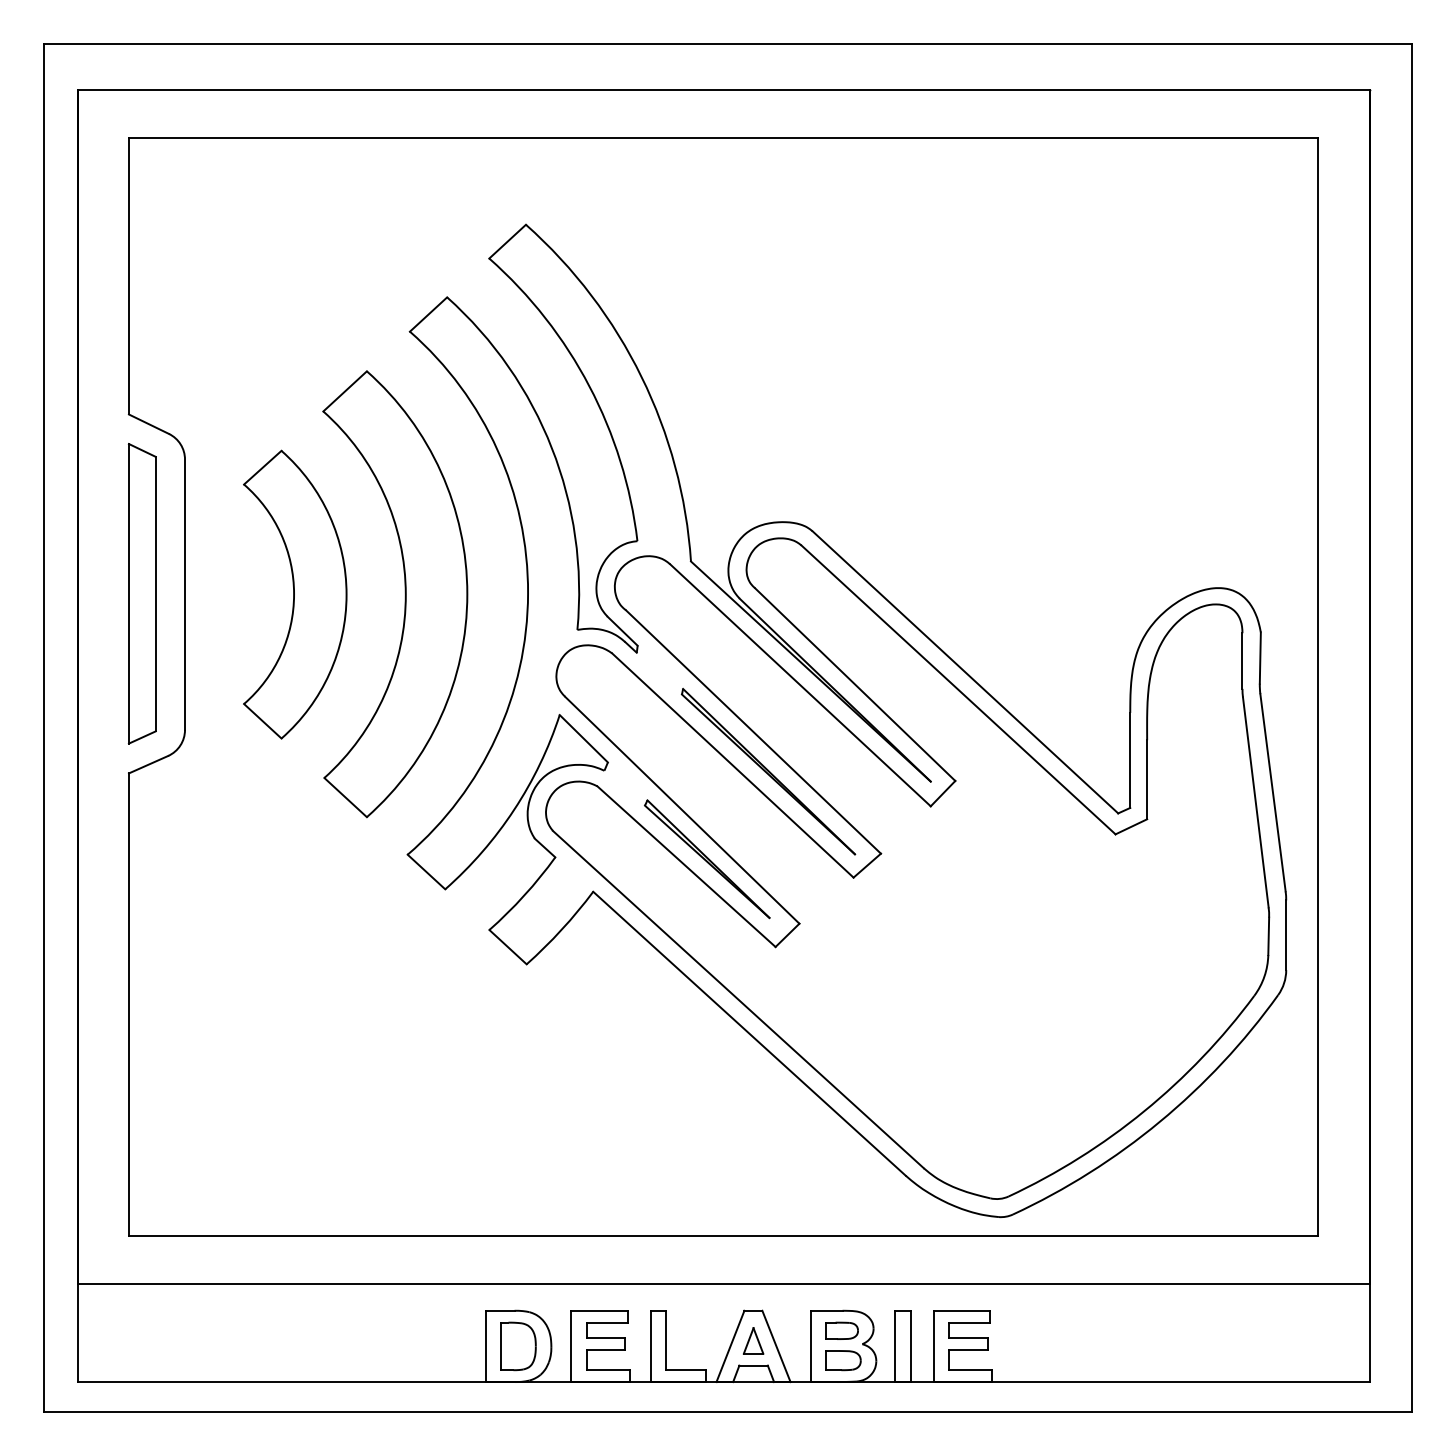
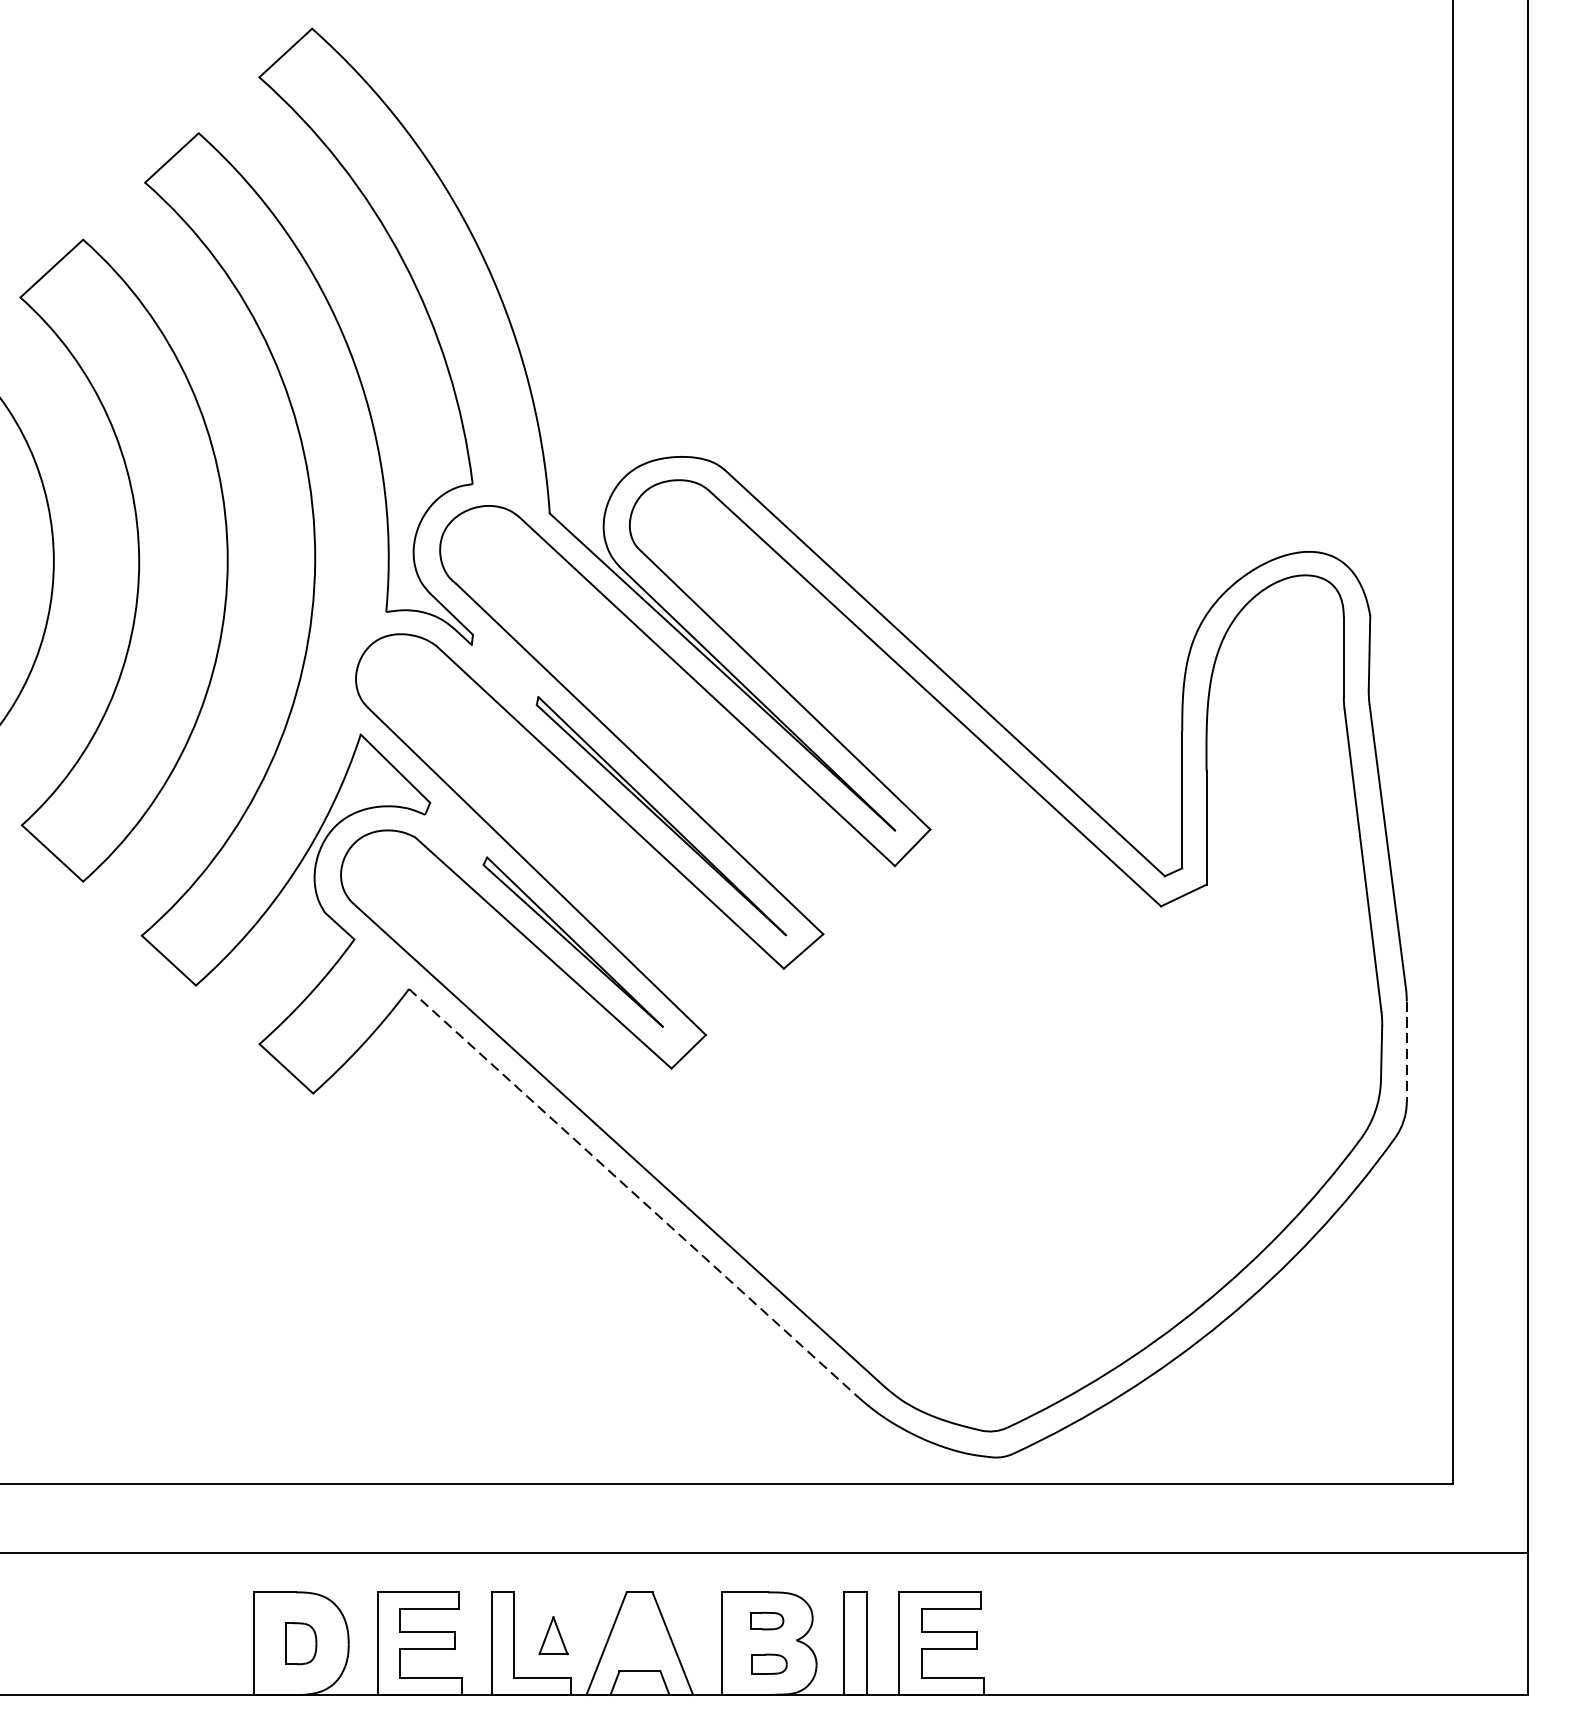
line: (1286, 935) -> (1407, 1052), solid -> dashed
line: (749, 1034) -> (634, 1194), solid -> dashed
part: (841, 1330) -> (766, 1620), size x0.7
part: (753, 1340) -> (553, 1635), moved
part: (518, 1346) -> (301, 1643), size x0.6
part: (843, 1360) -> (769, 1663), size x0.7

